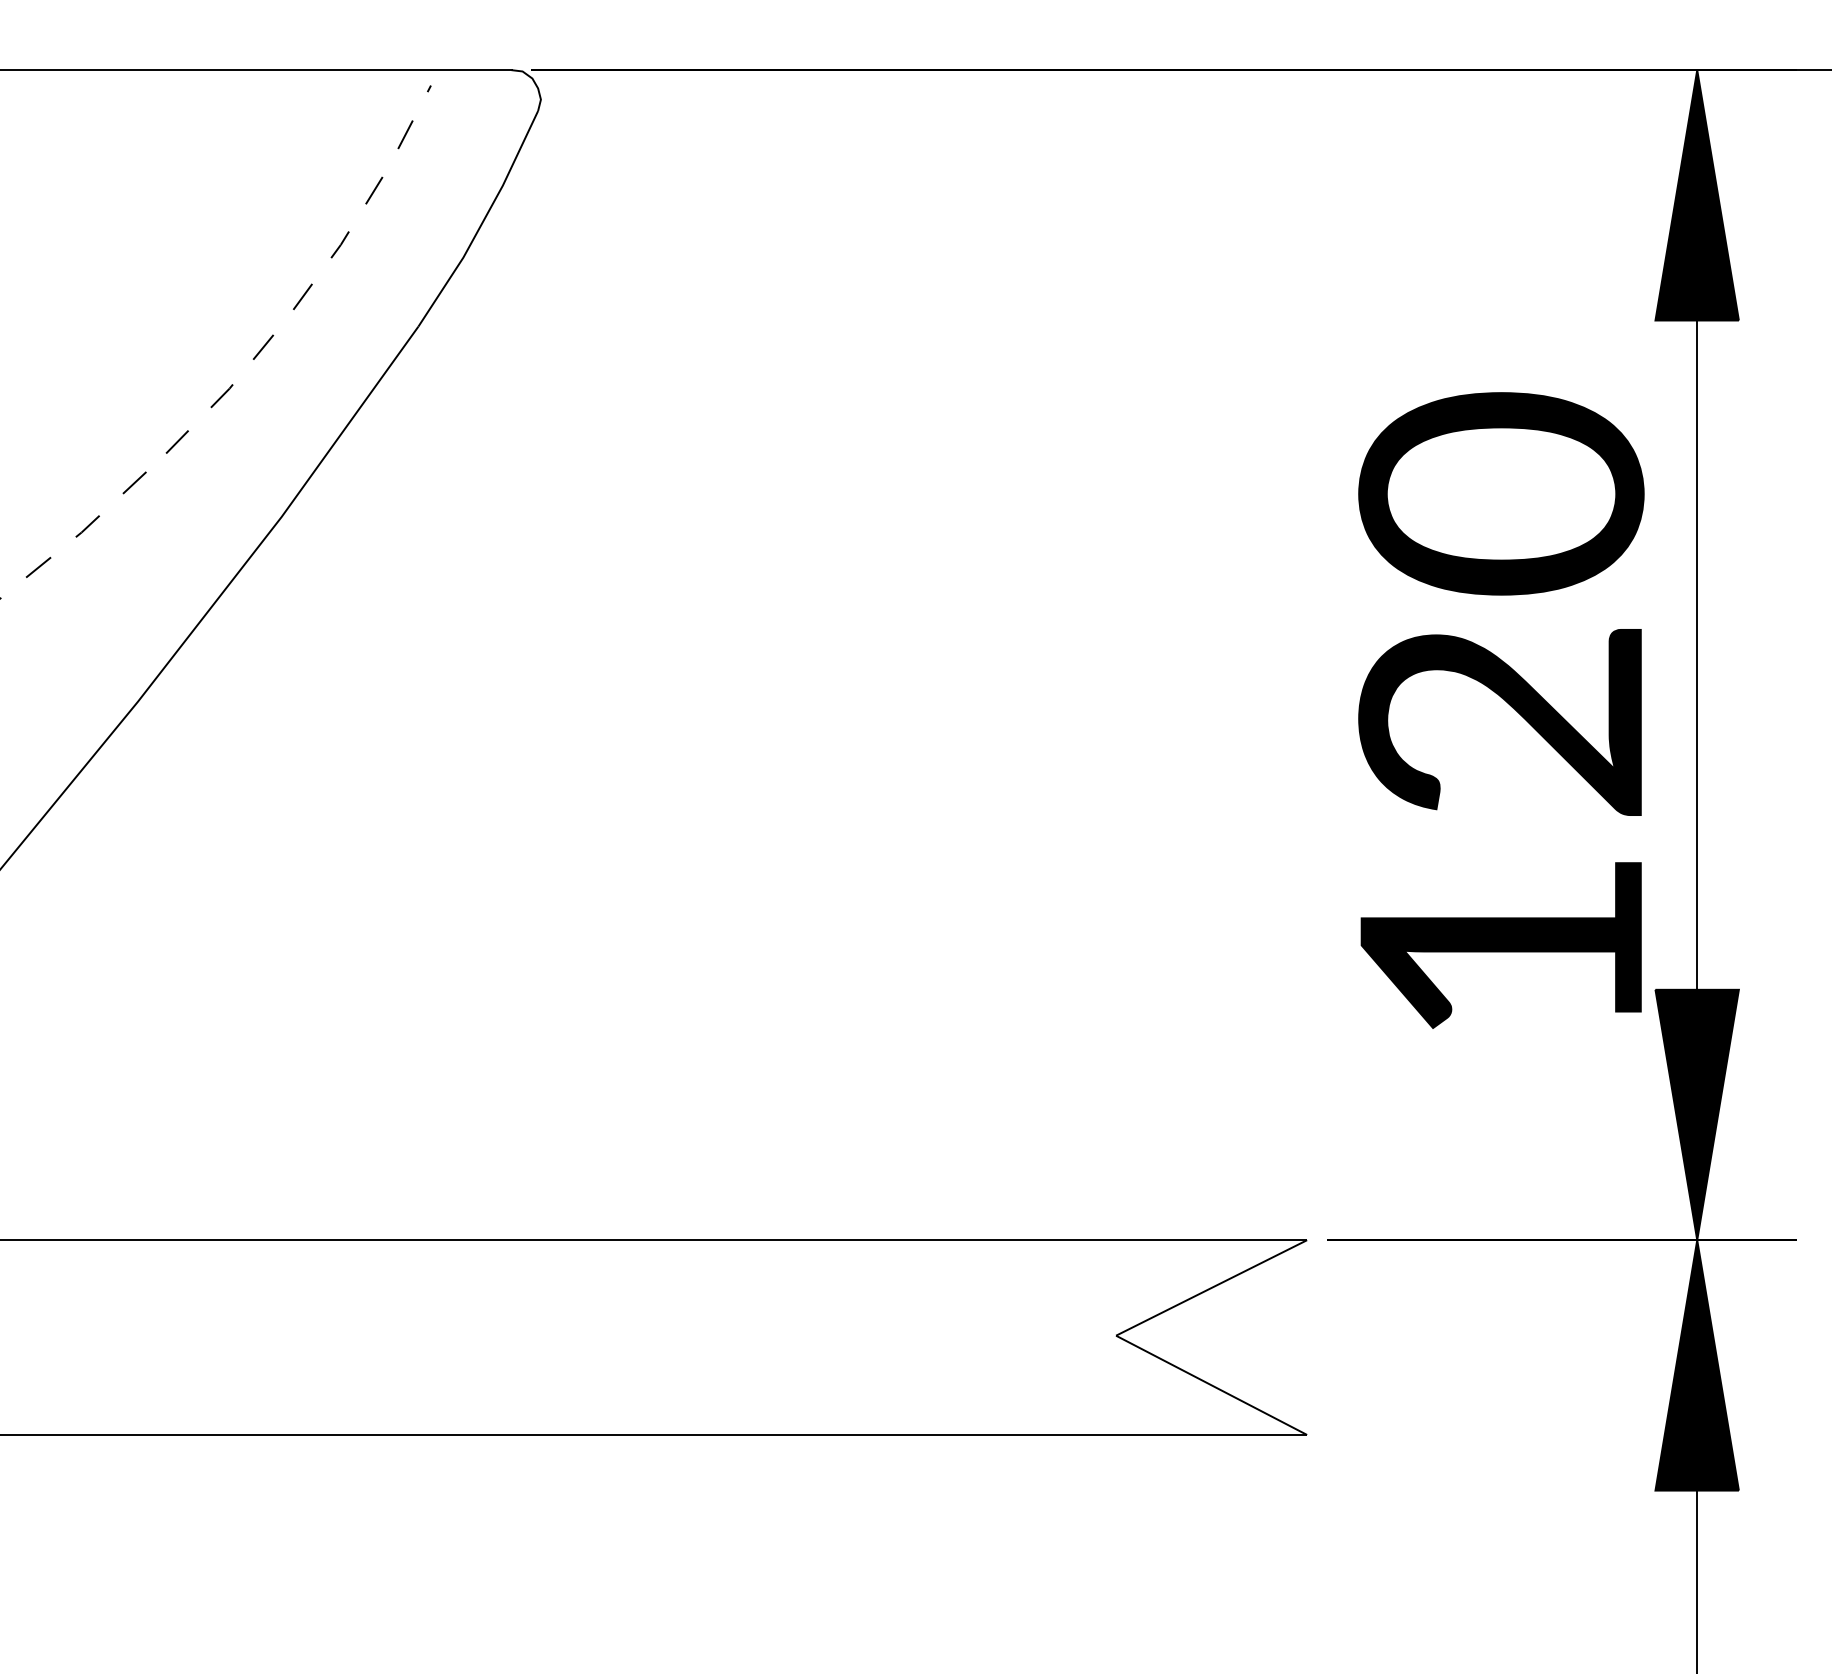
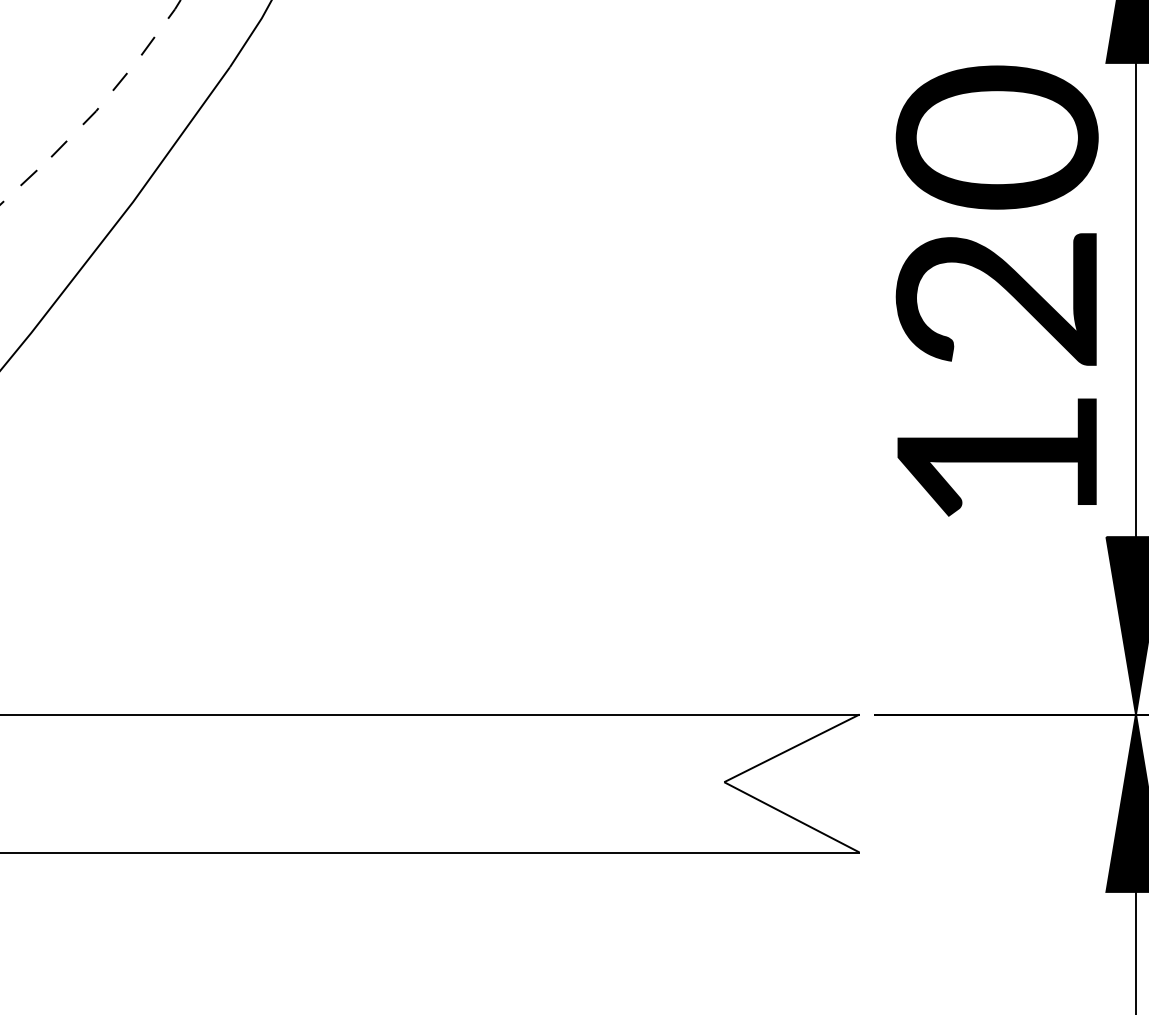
text: (1501, 710) -> (997, 291), moved

